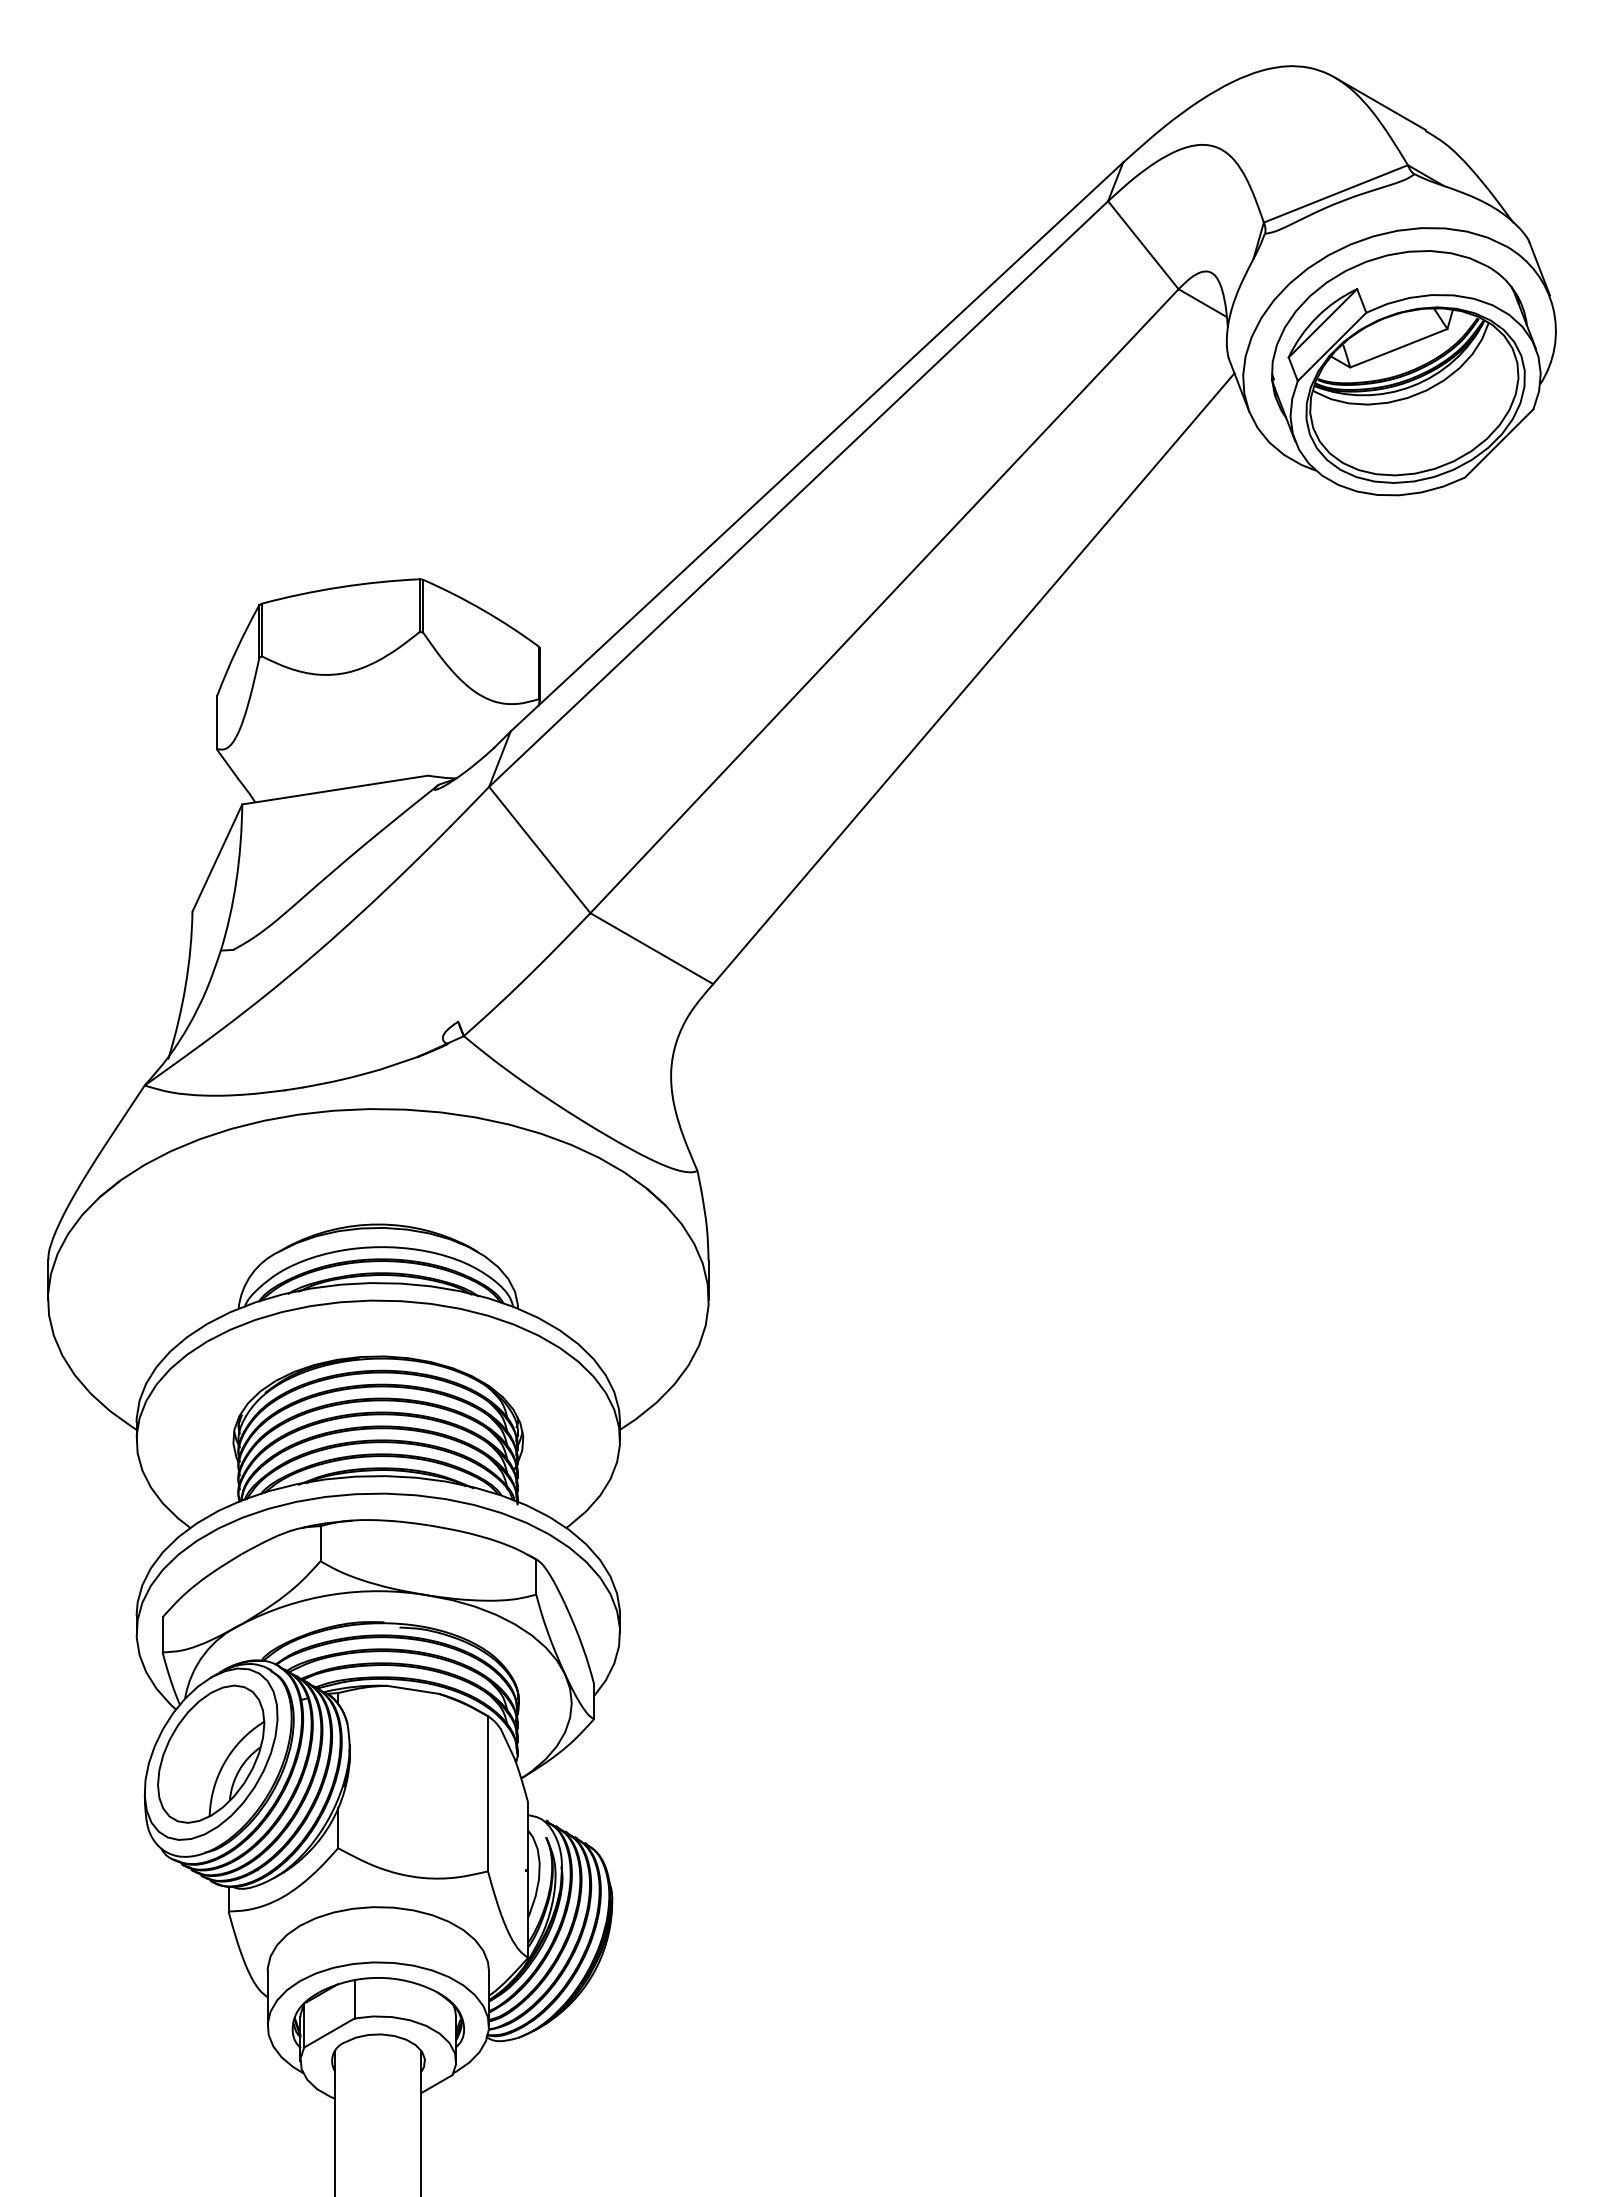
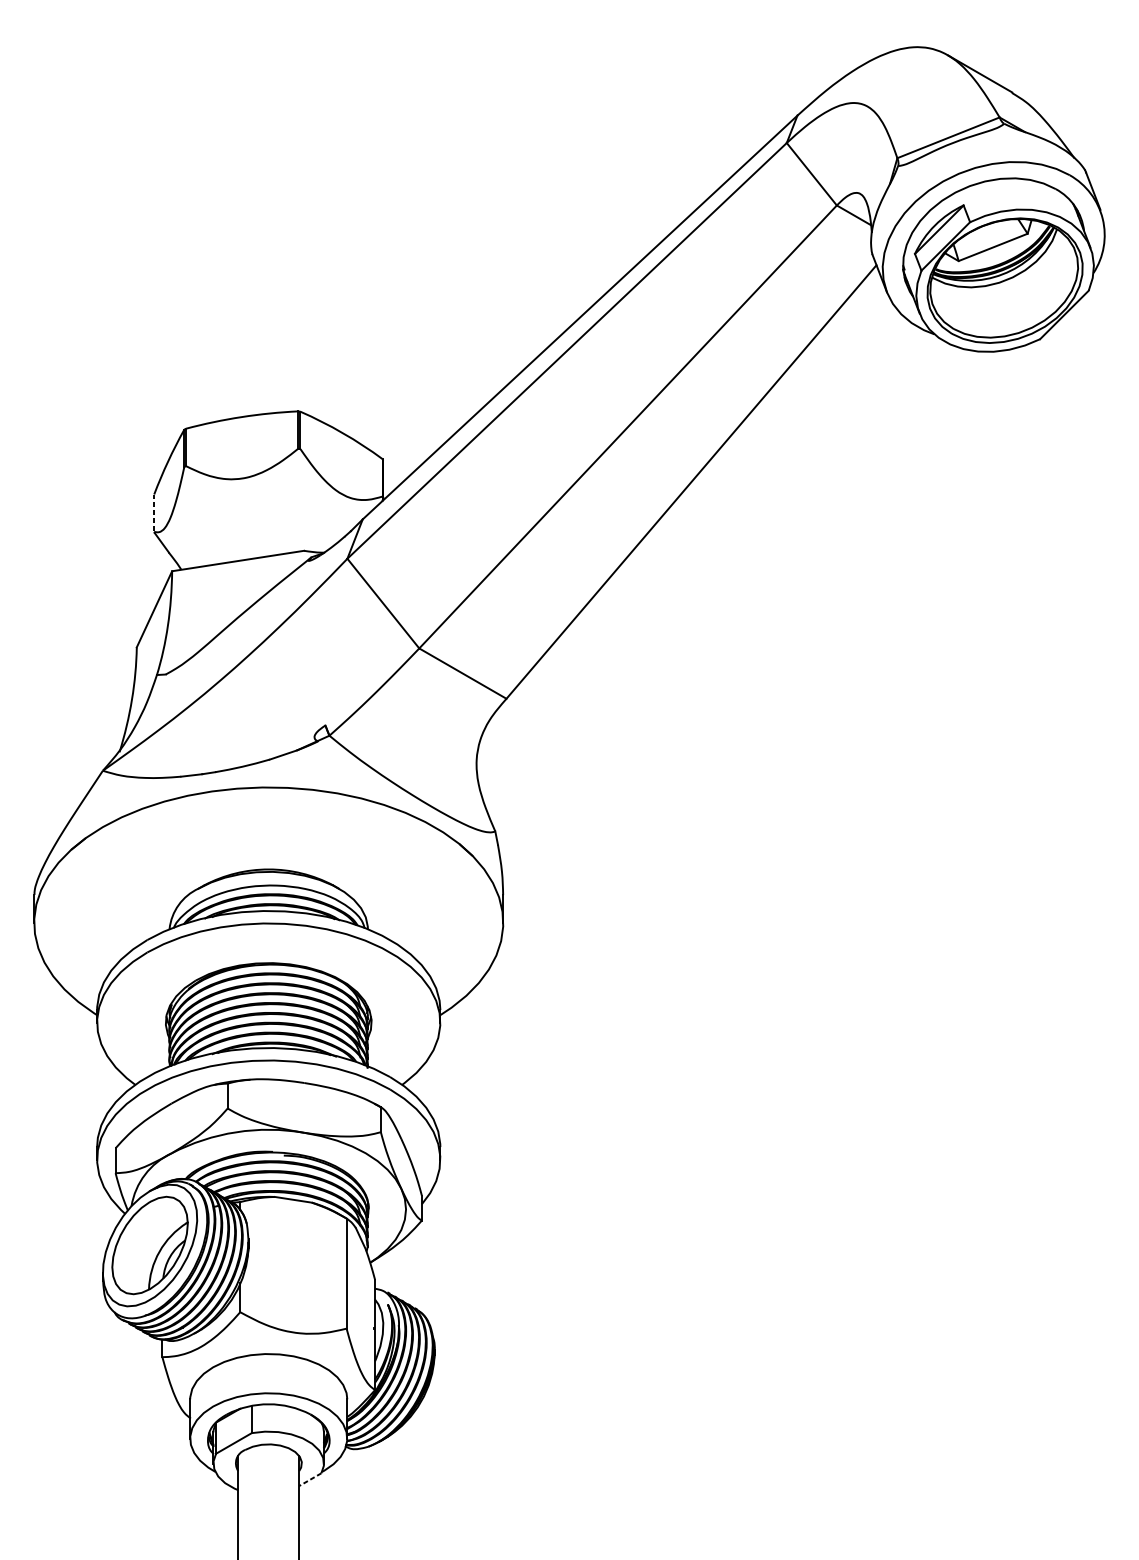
line: (217, 723) -> (154, 513), solid -> dashed
line: (436, 2084) -> (310, 1479), solid -> dashed

